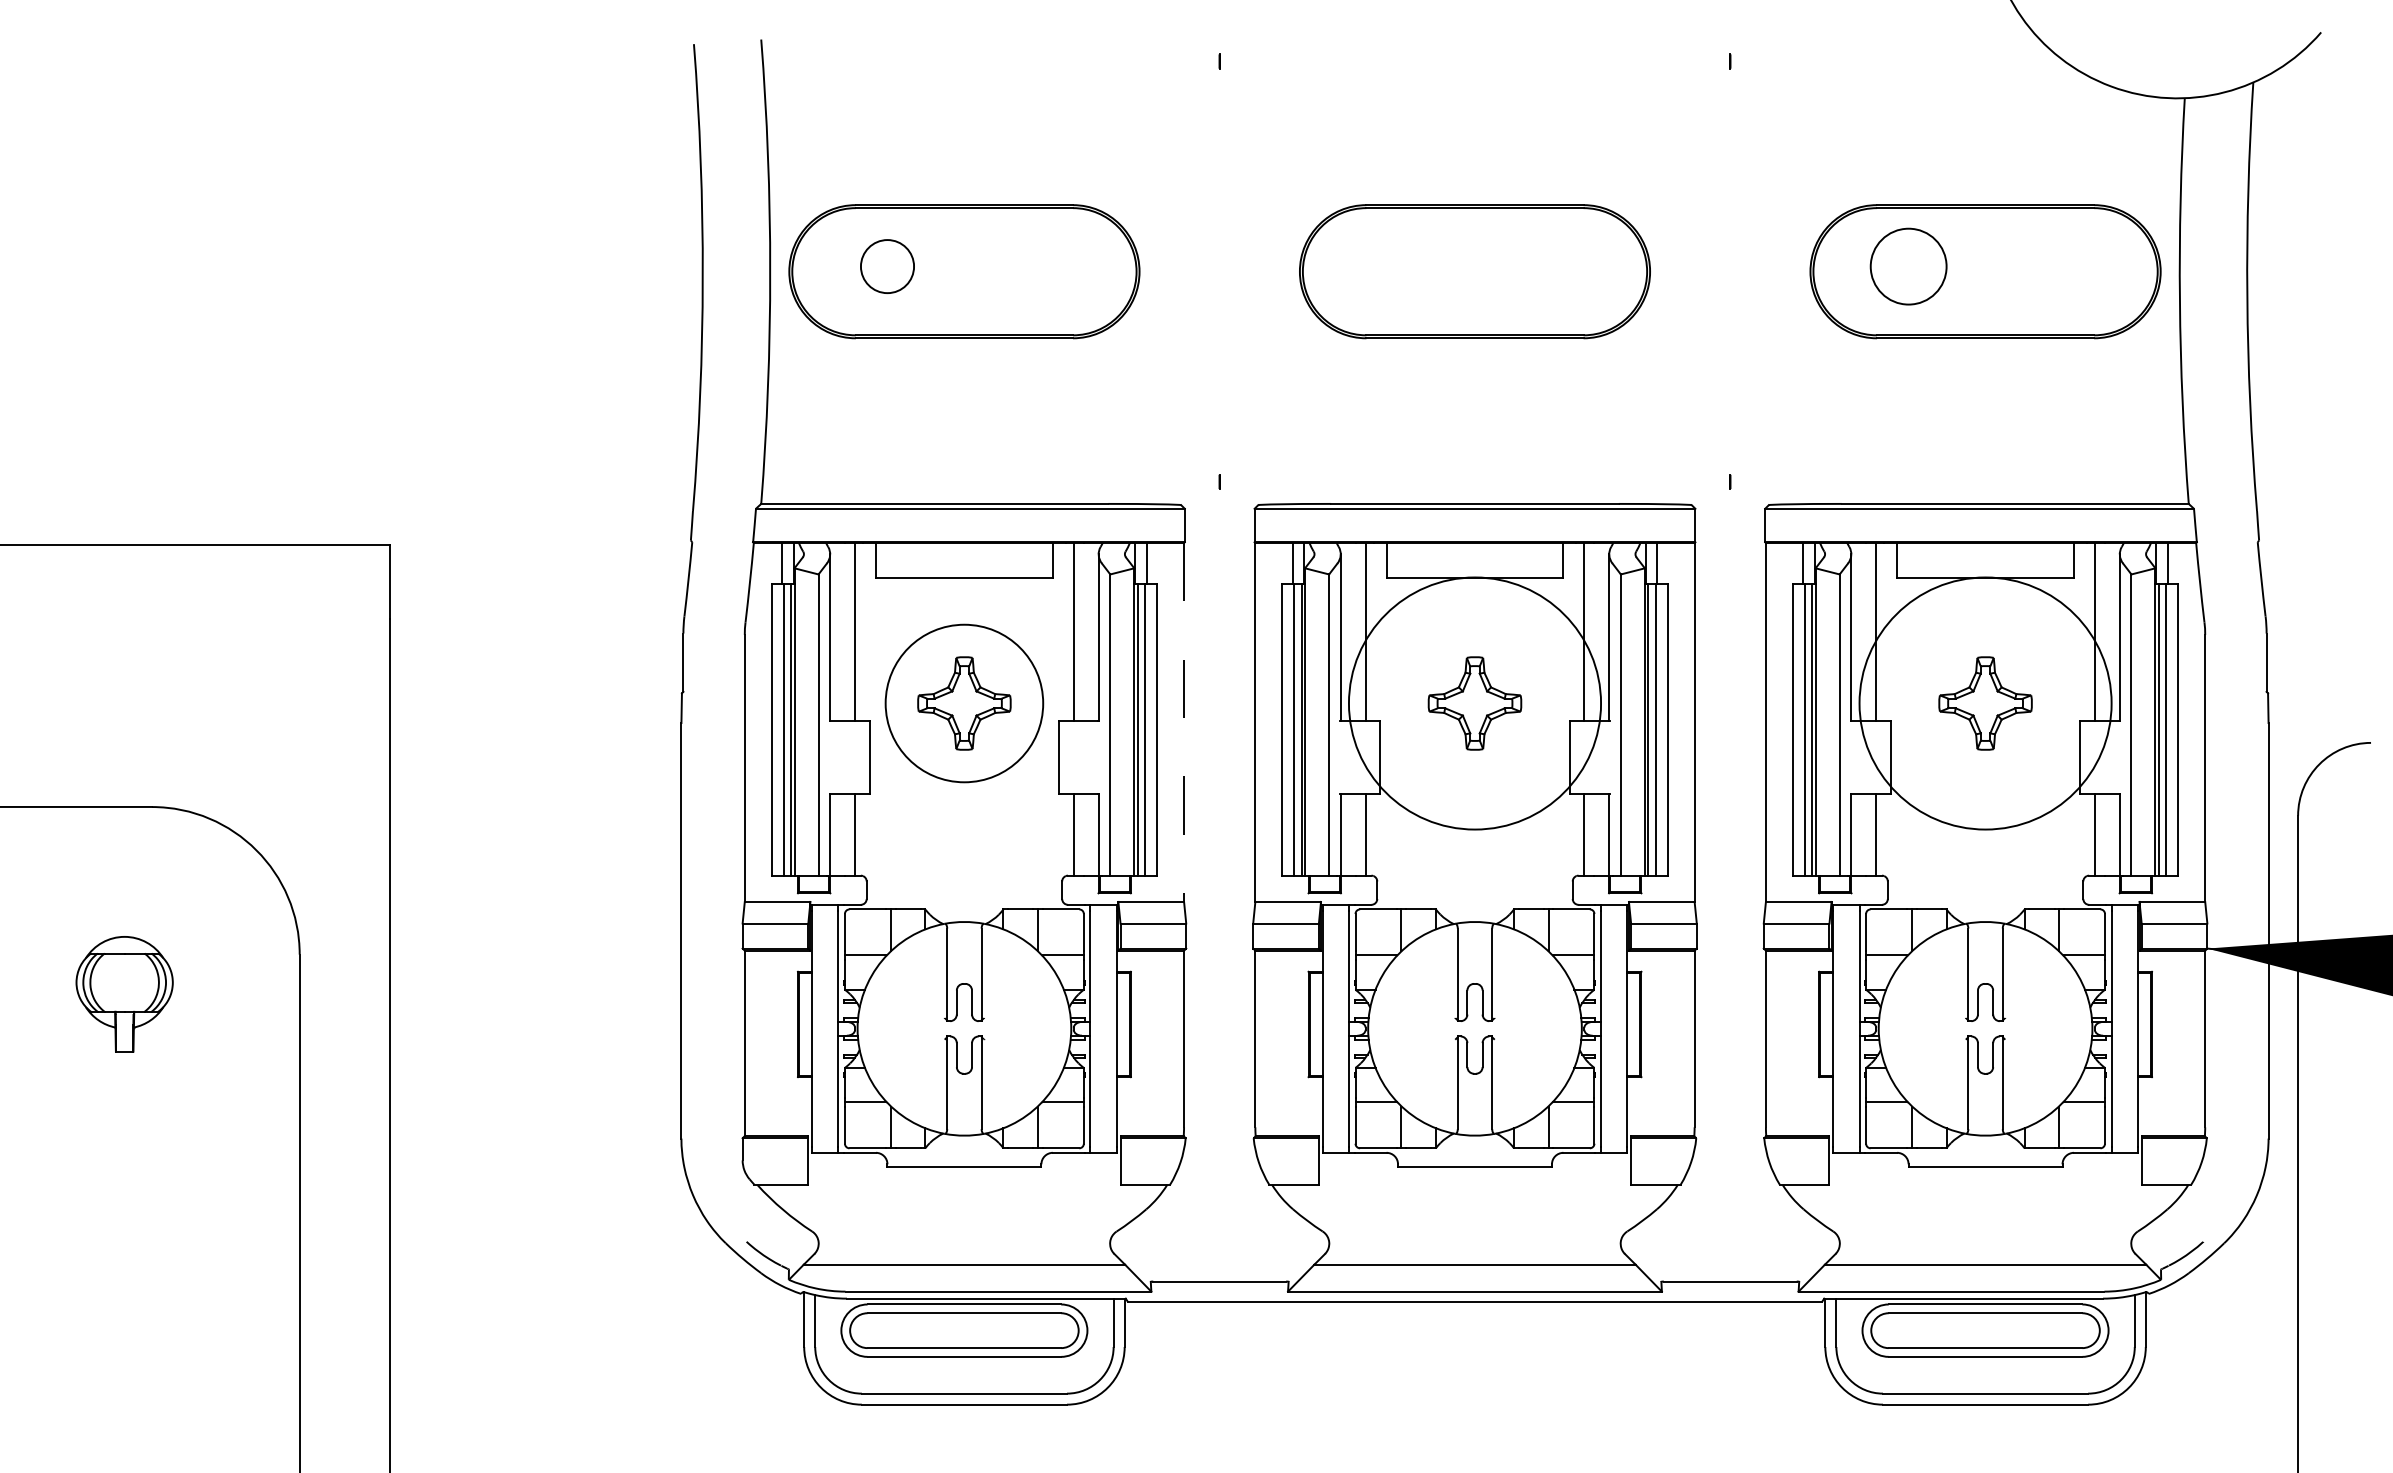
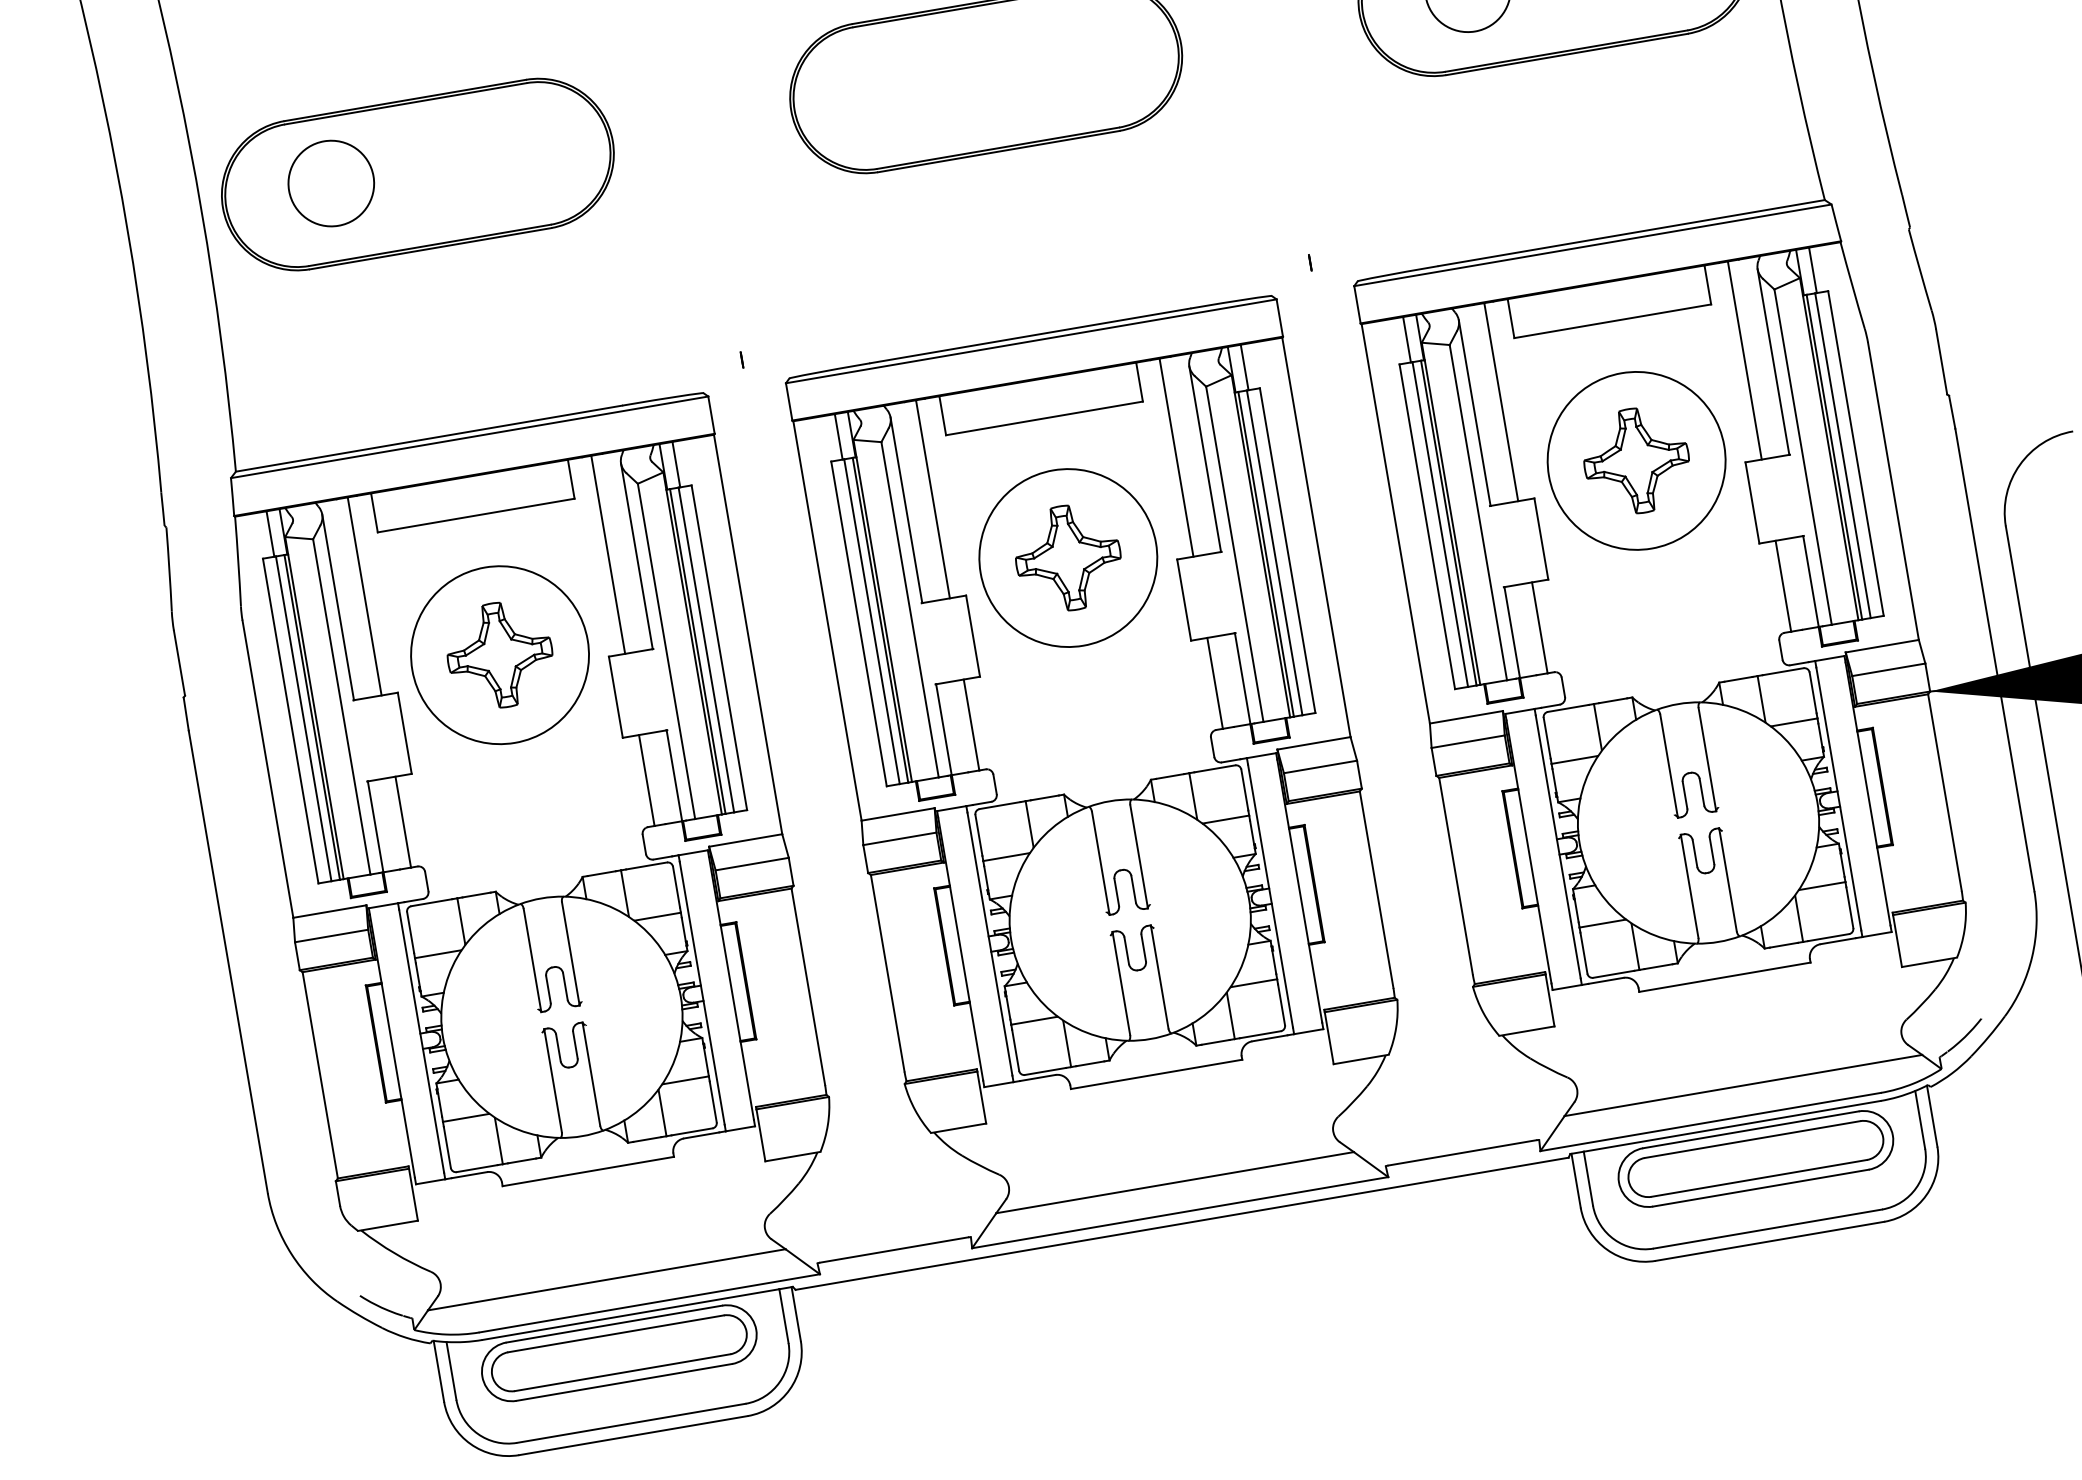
circle: (887, 266) -> (331, 183), size x1.43
circle: (1474, 703) -> (1067, 558), size x0.62
circle: (1985, 703) -> (1636, 460), size x0.62
line: (1184, 722) -> (748, 634), dashed -> solid

